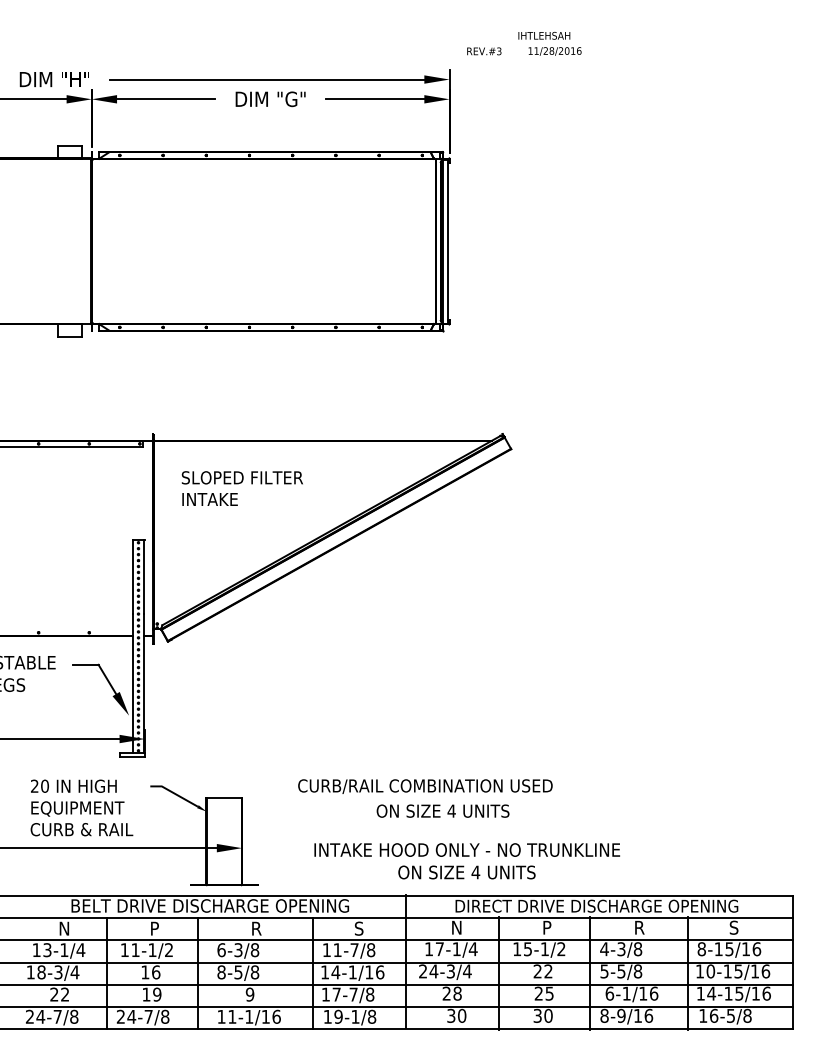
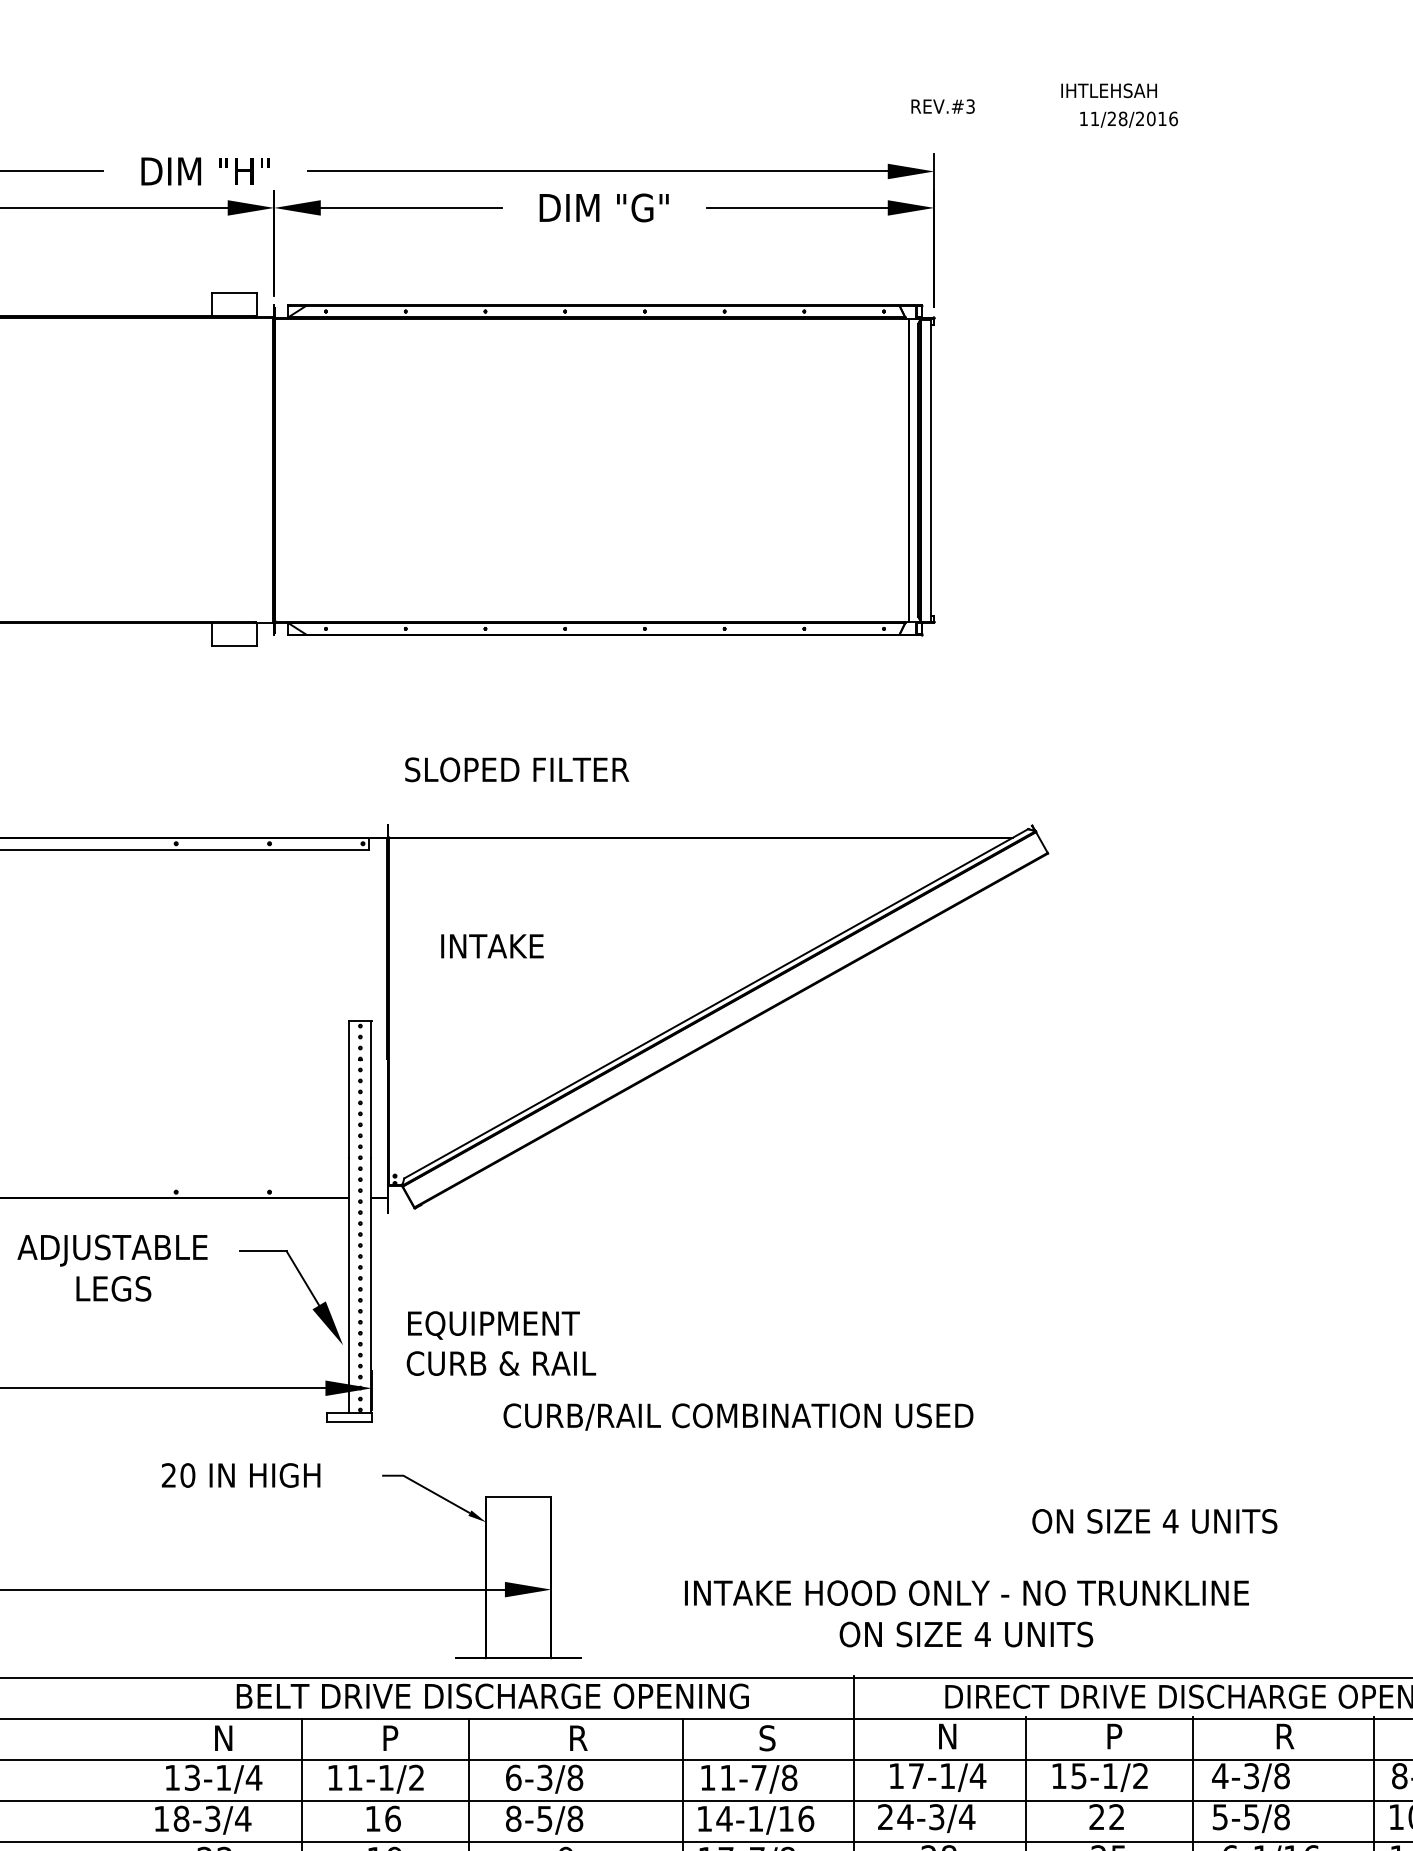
text: (484, 51) -> (943, 106), moved
text: (241, 477) -> (515, 769), moved
text: (425, 786) -> (738, 1416), moved
text: (442, 810) -> (1153, 1520), moved
text: (81, 818) -> (500, 1343), moved

